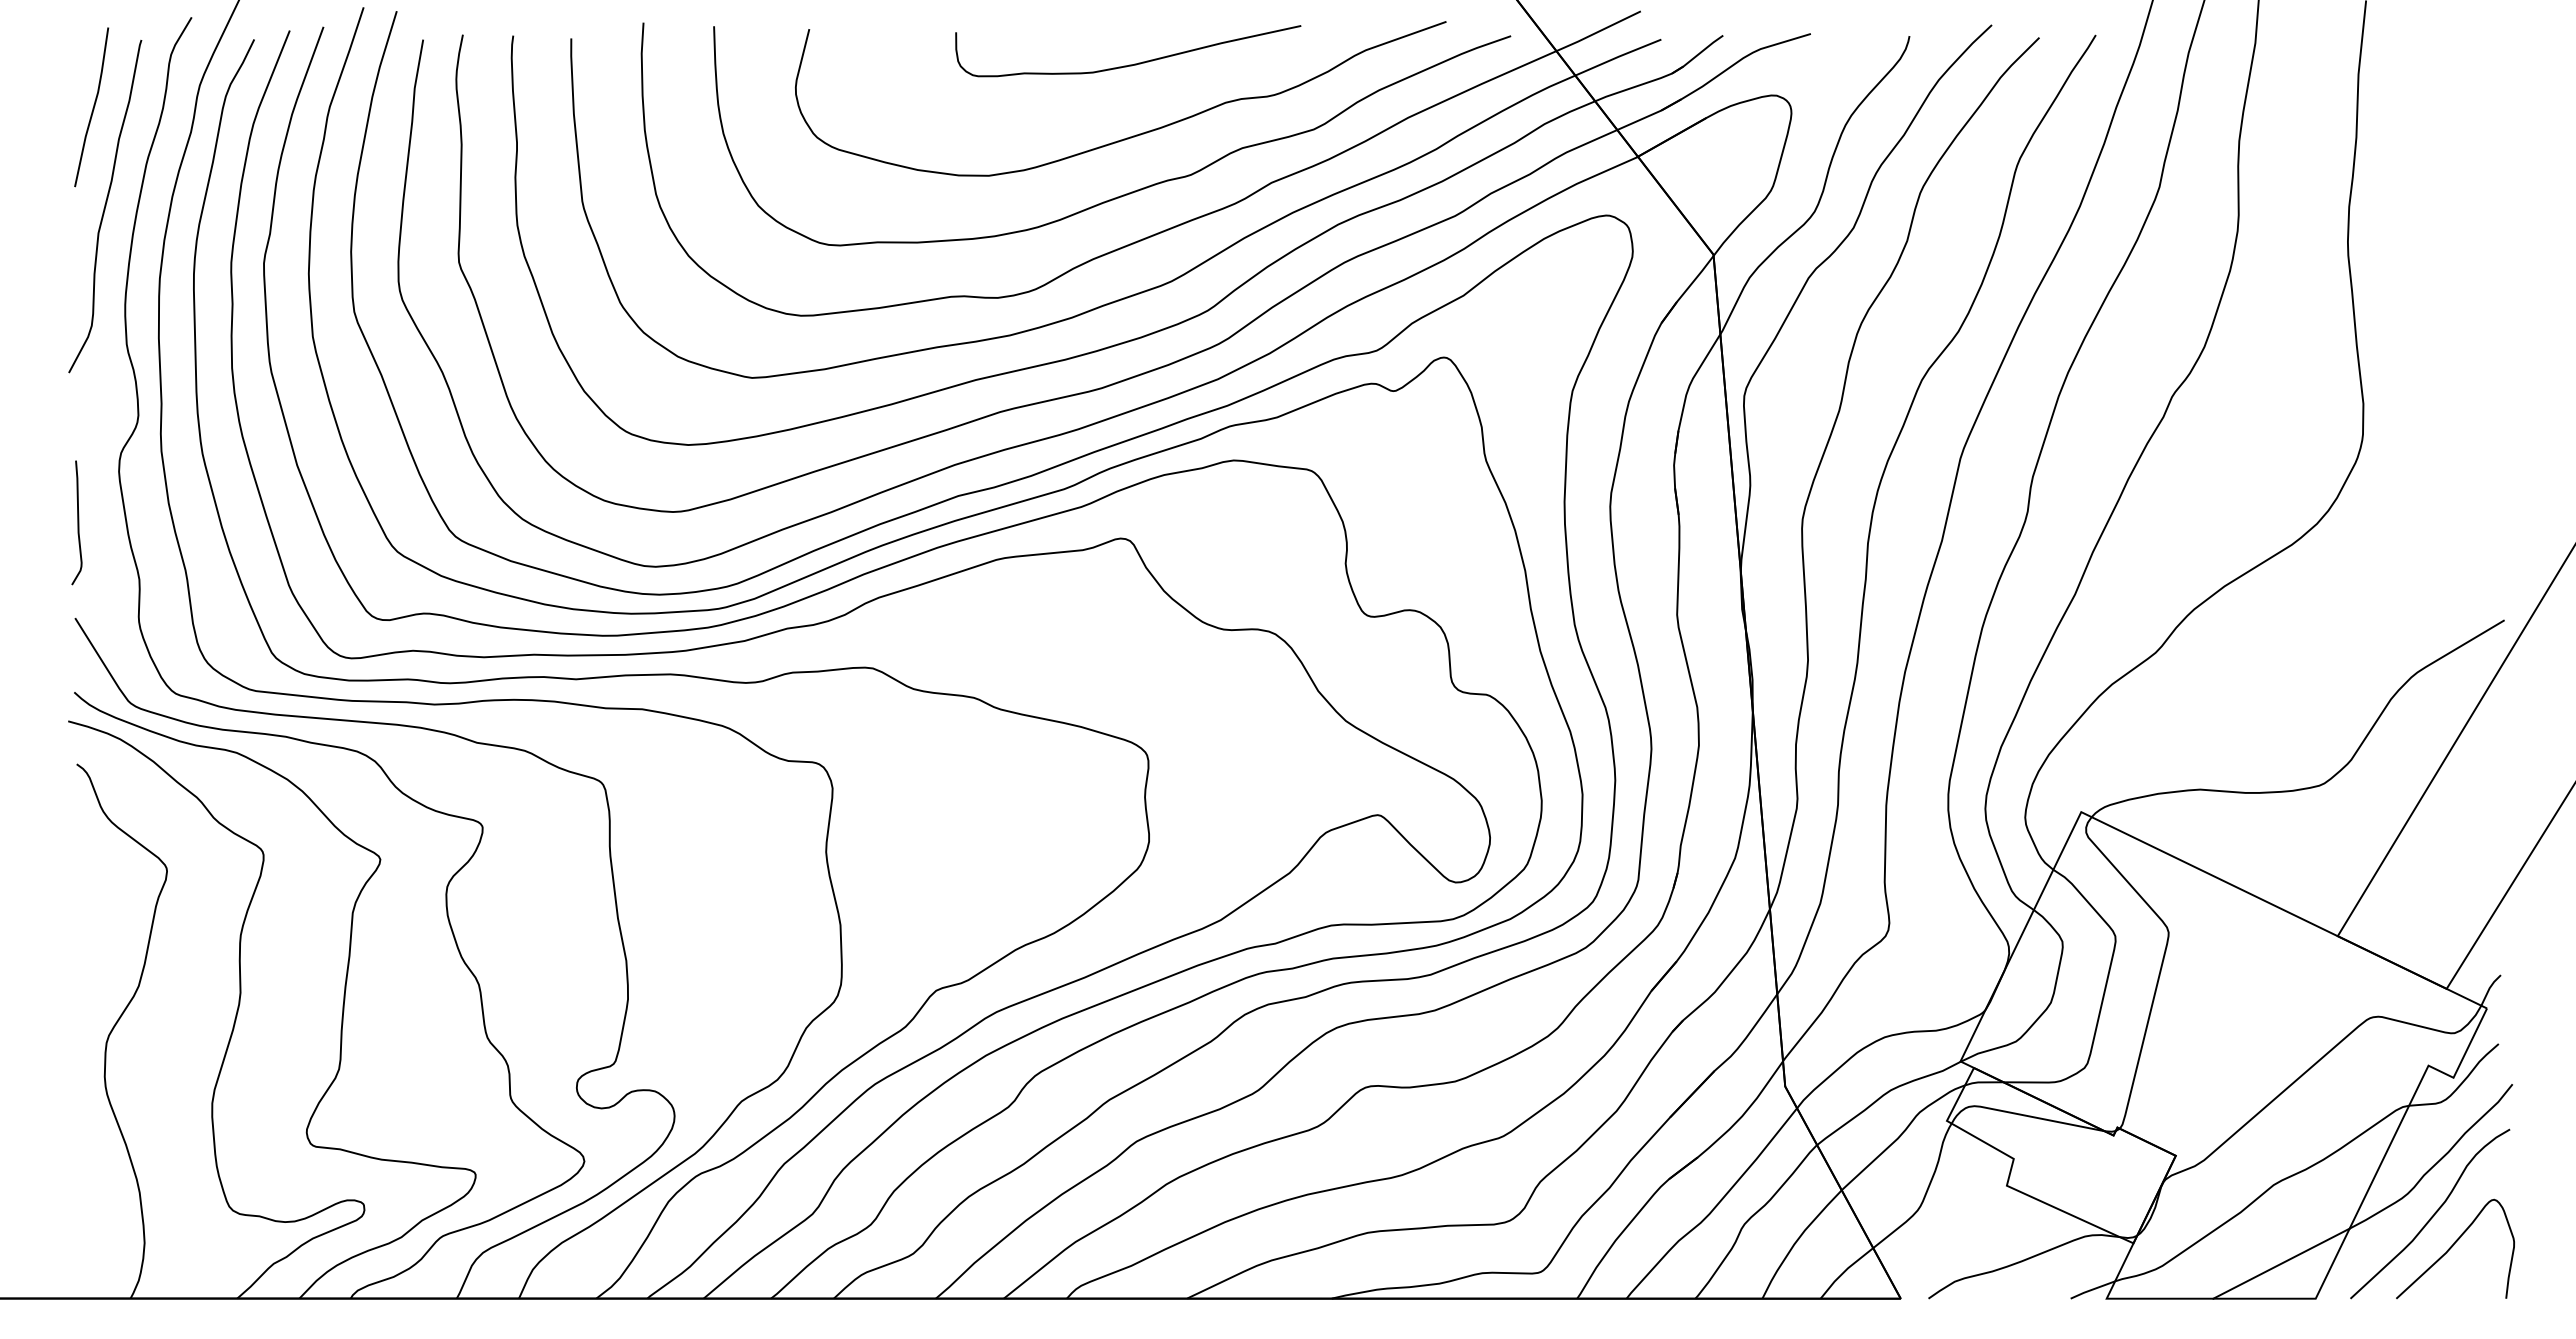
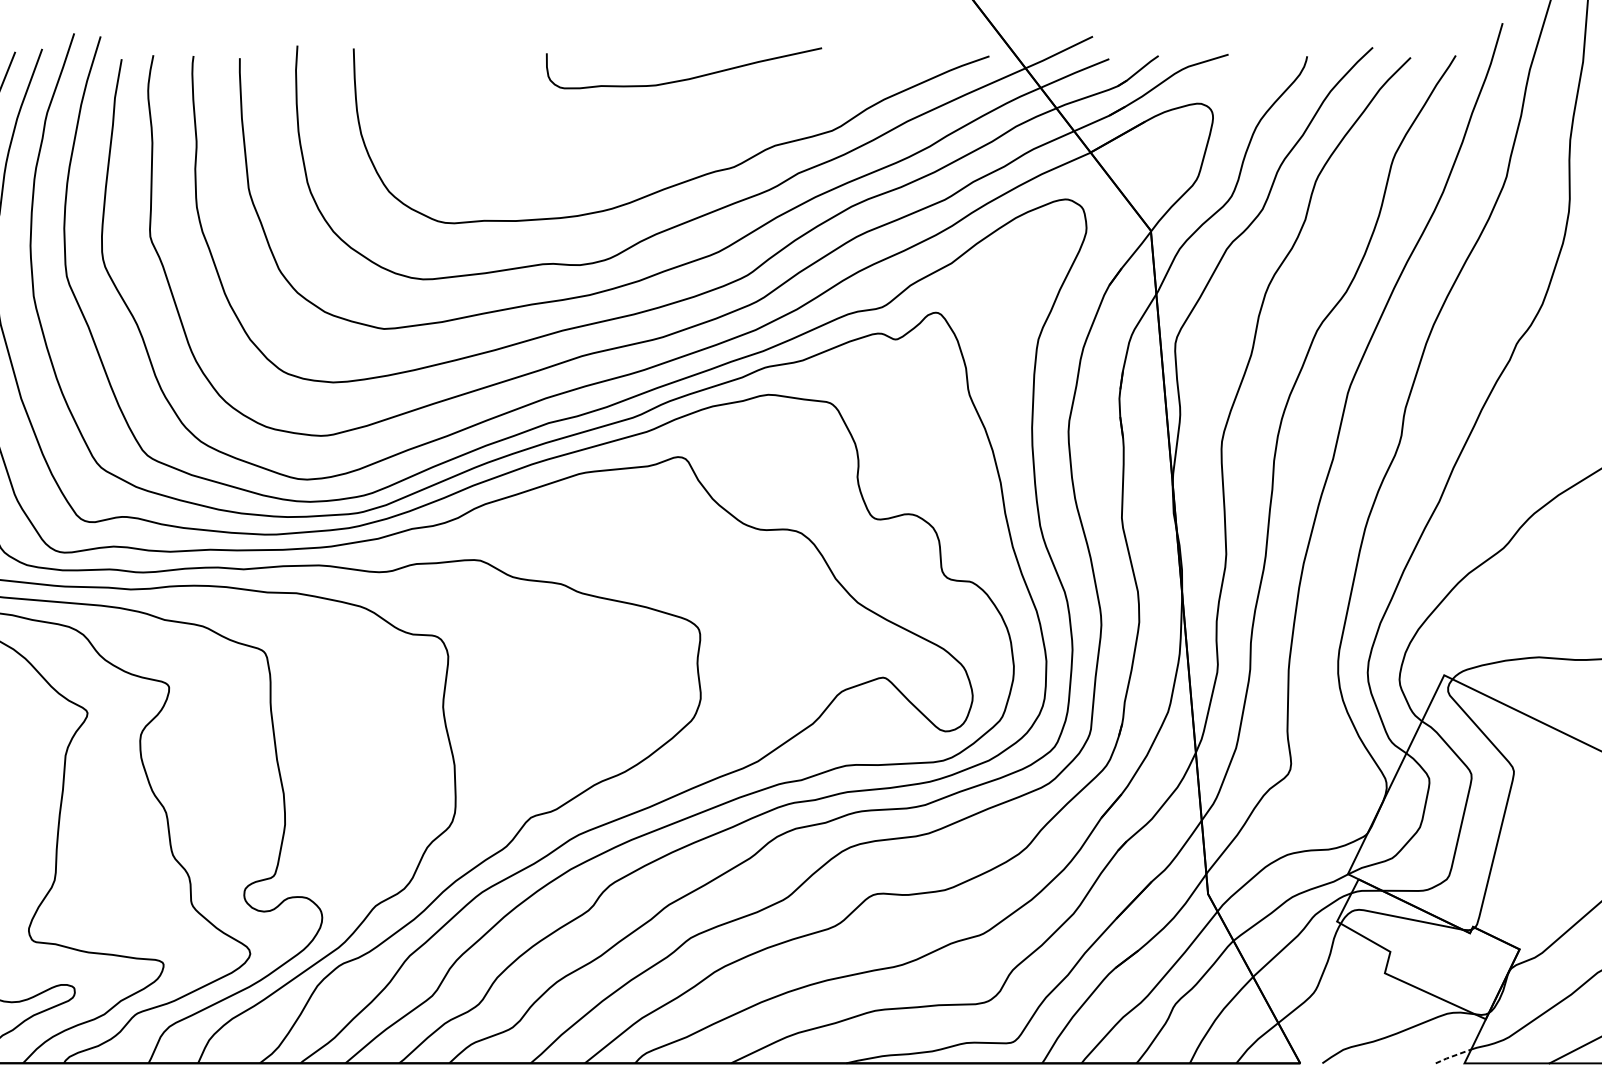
curve: (1133, 135) -> (688, 135), removed
line: (2092, 1289) -> (1453, 1056), solid -> dashed

